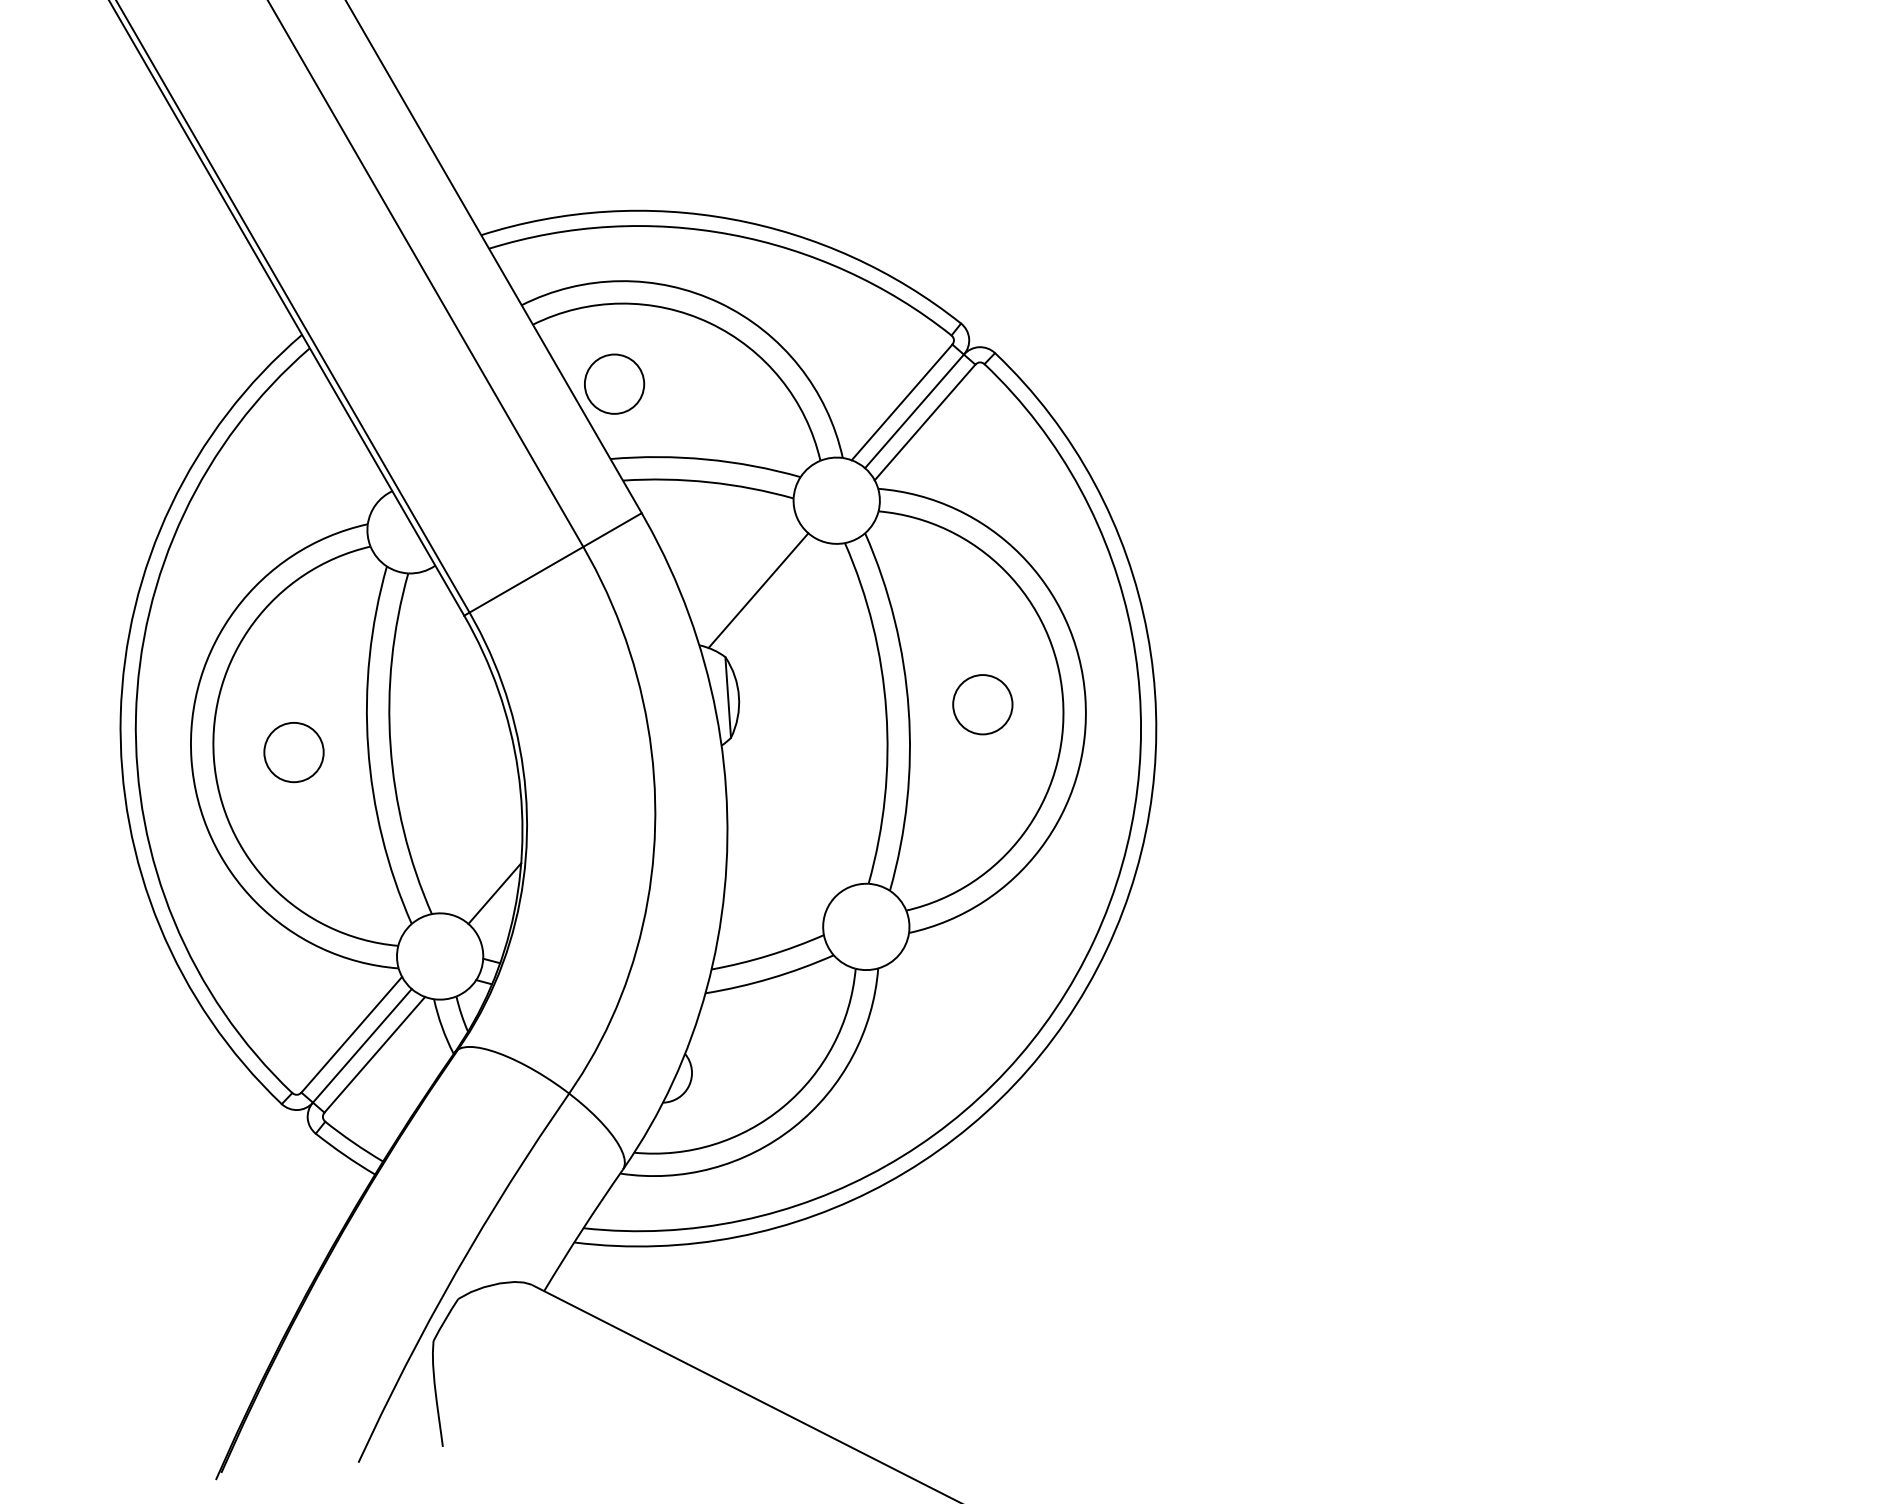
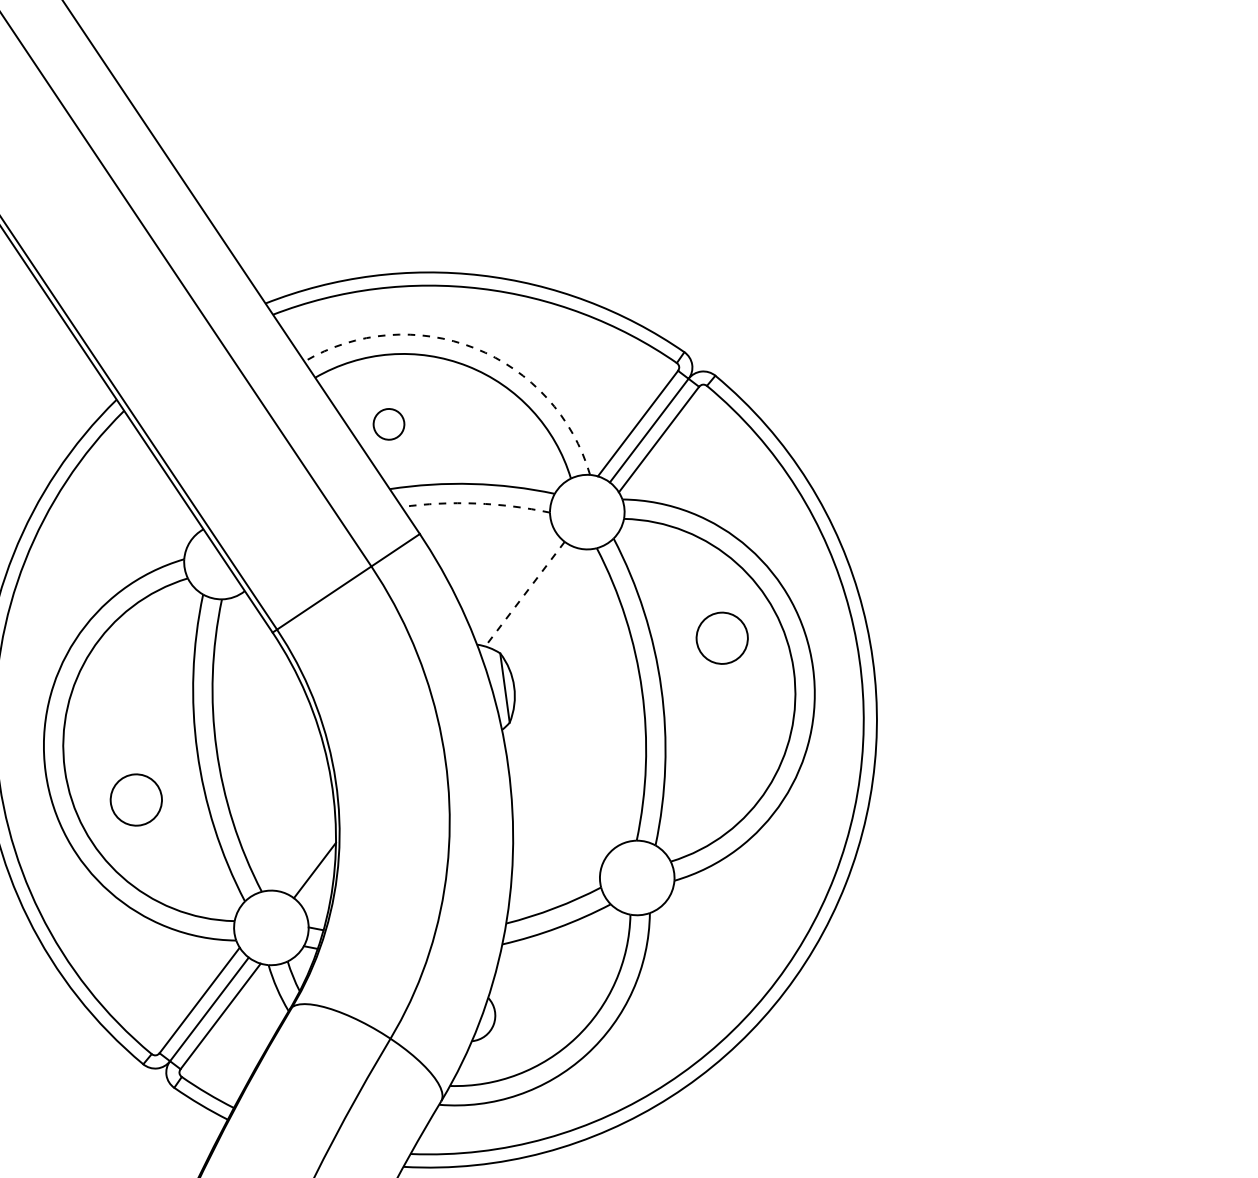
arc: (719, 302) -> (474, 347), solid -> dashed
circle: (614, 383) -> (388, 423), size x0.6
arc: (709, 482) -> (476, 503), solid -> dashed
line: (758, 591) -> (525, 594), solid -> dashed
circle: (982, 704) -> (721, 638), moved
circle: (293, 752) -> (135, 800), moved

